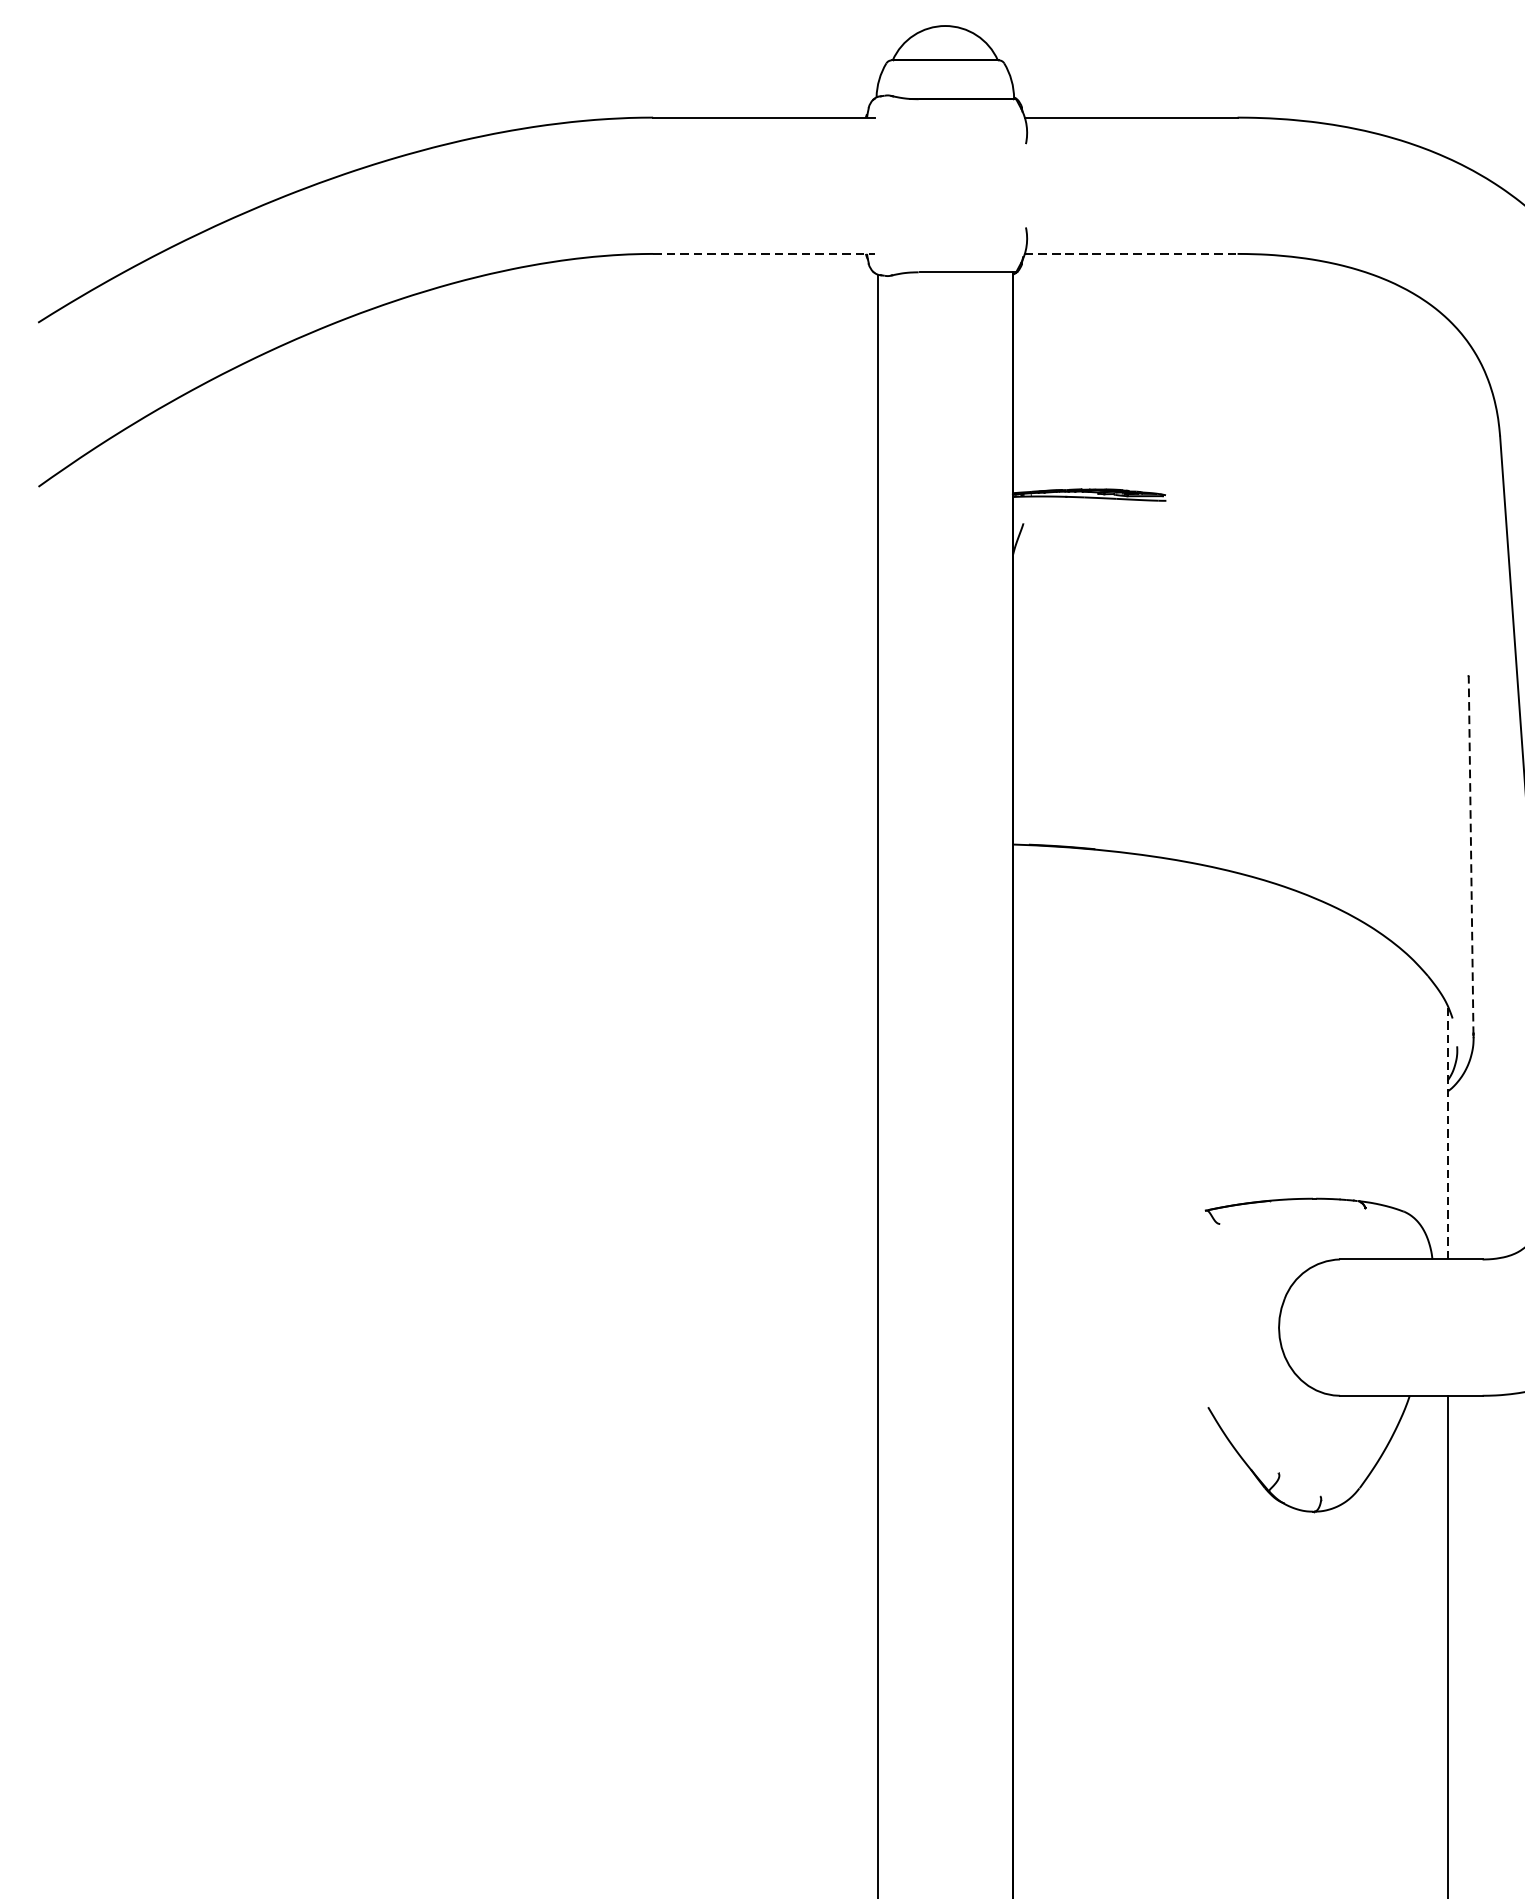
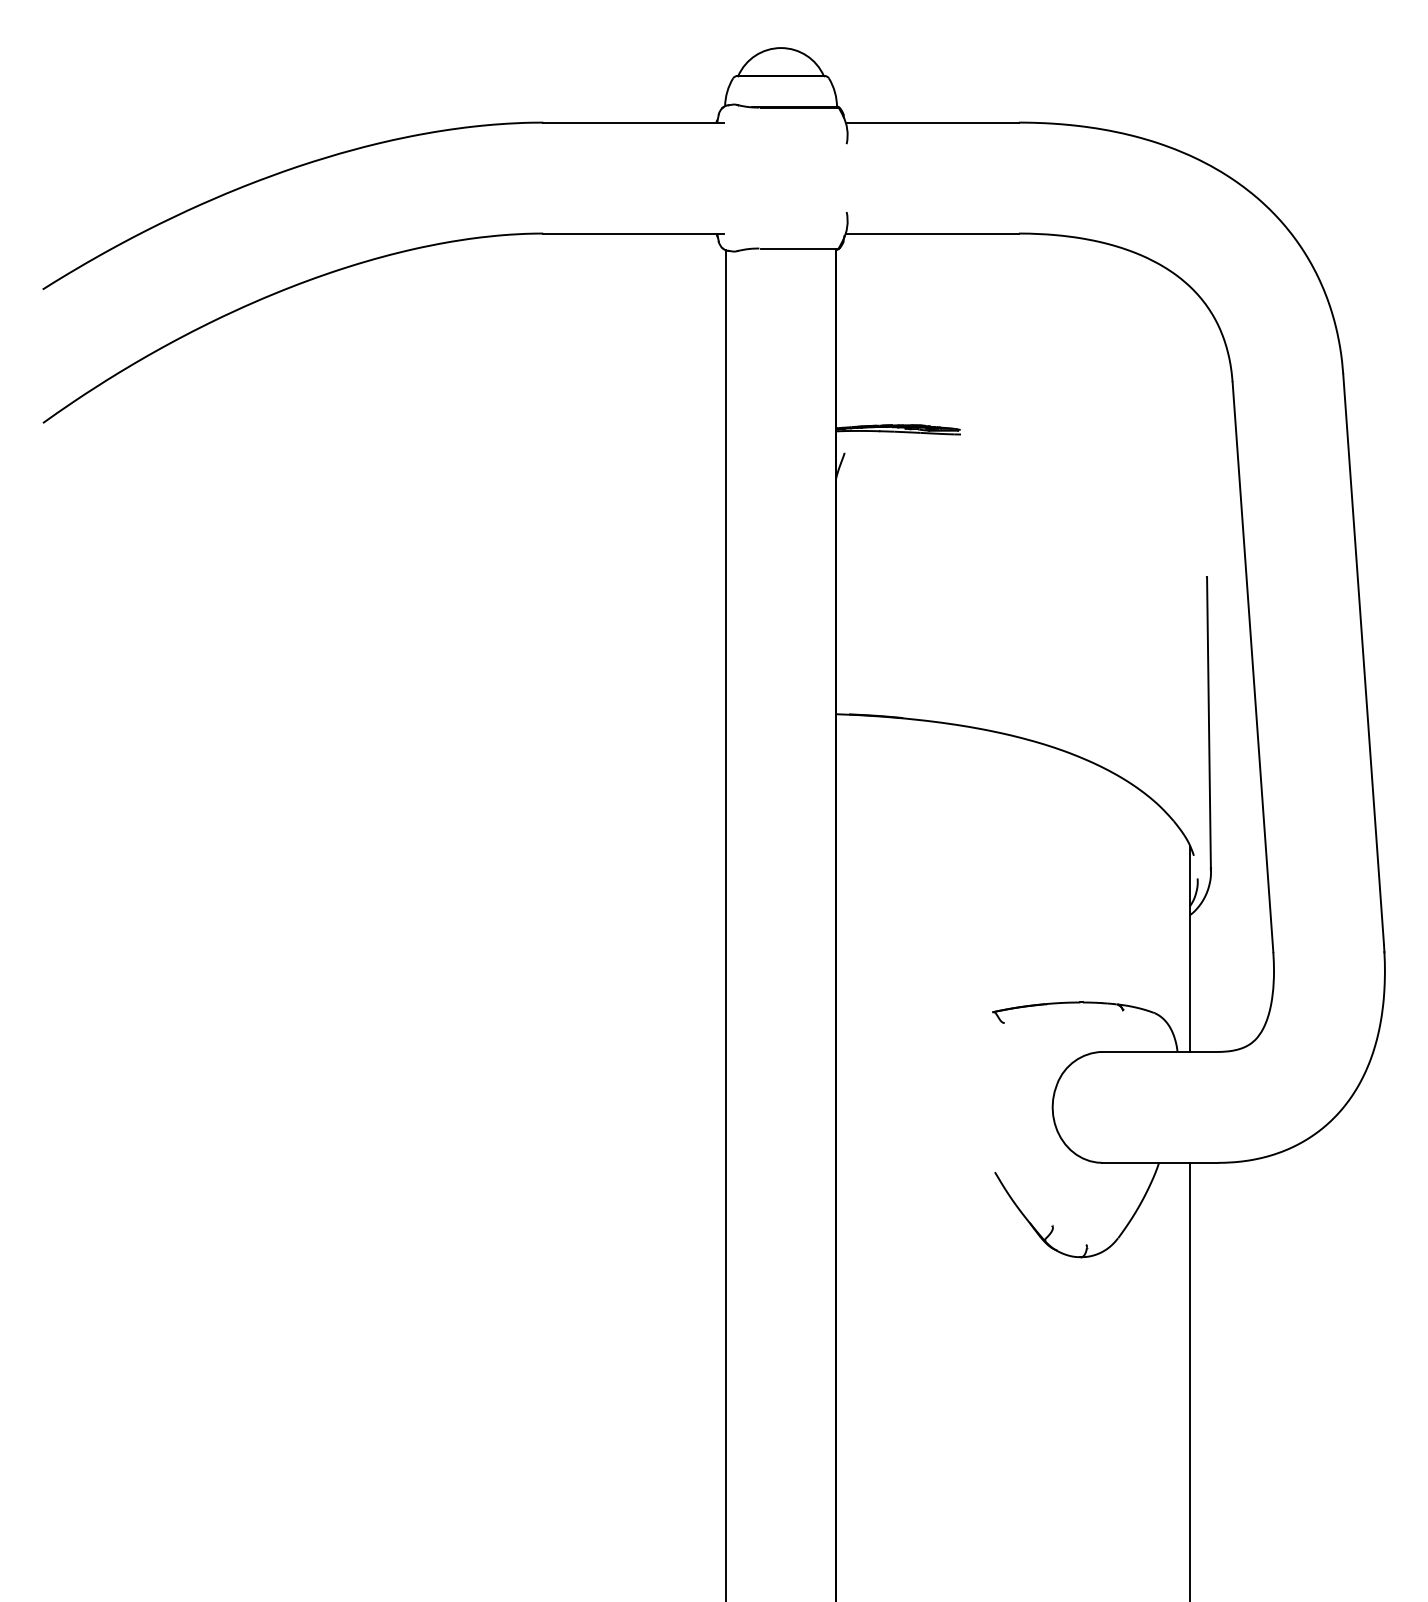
line: (764, 253) -> (633, 233), dashed -> solid
line: (1131, 253) -> (932, 233), dashed -> solid
line: (1470, 854) -> (1208, 722), dashed -> solid
line: (1447, 1133) -> (1189, 949), dashed -> solid

